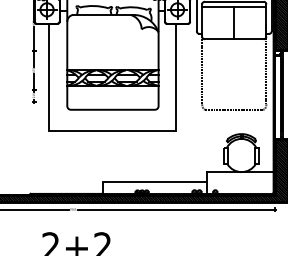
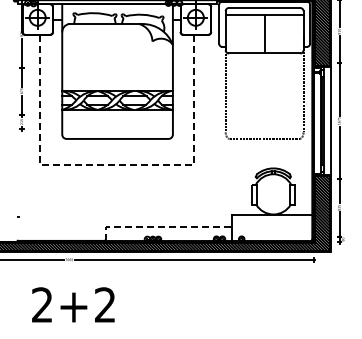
line: (112, 130) -> (117, 164), solid -> dashed
line: (149, 182) -> (161, 227), solid -> dashed

